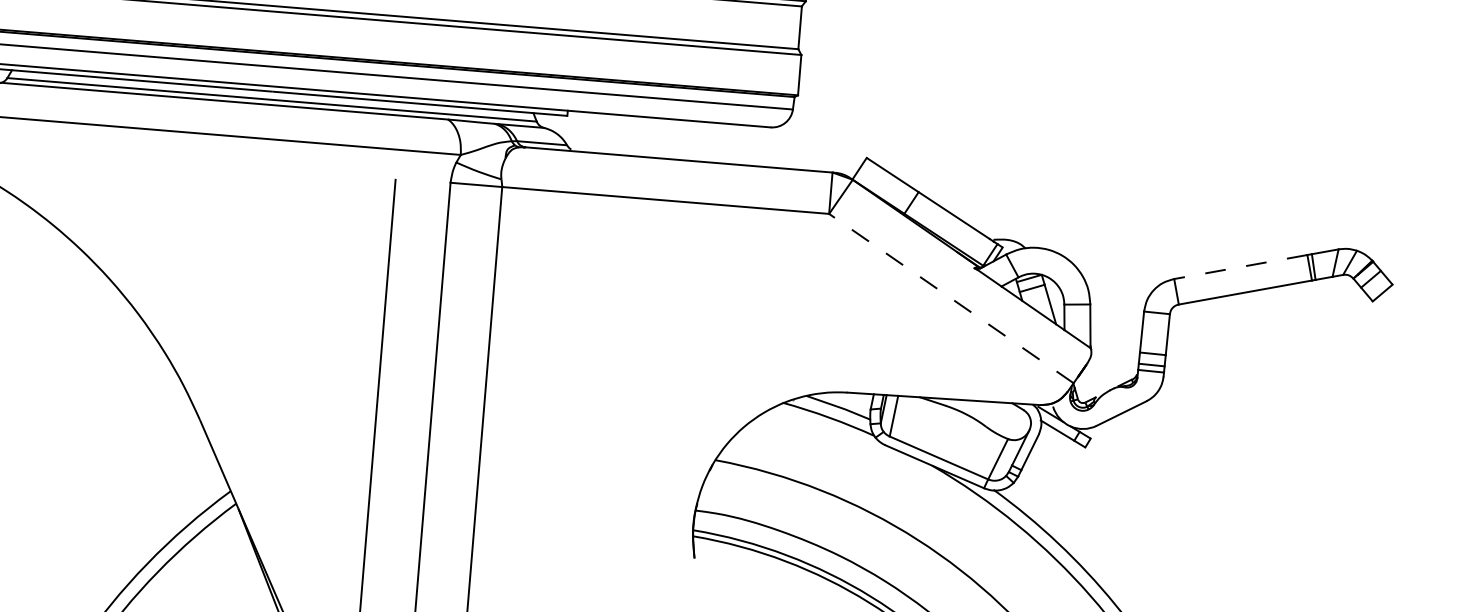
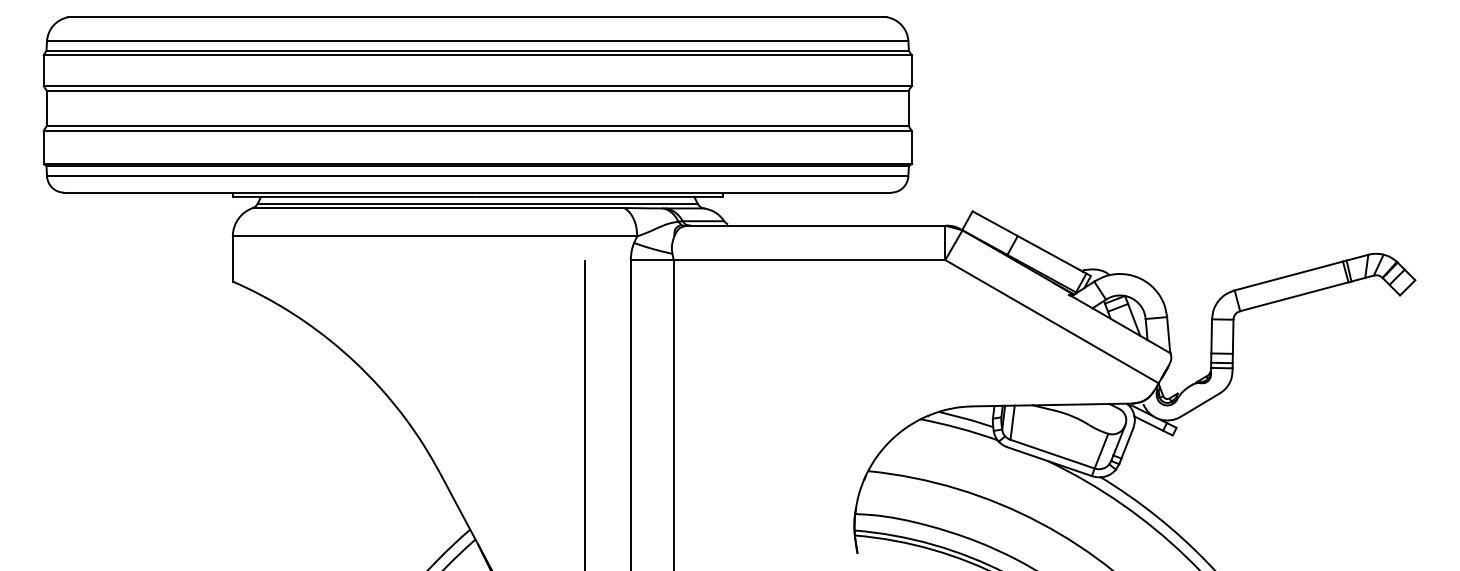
line: (1240, 267) -> (1288, 276), dashed -> solid
line: (950, 298) -> (1051, 321), dashed -> solid

